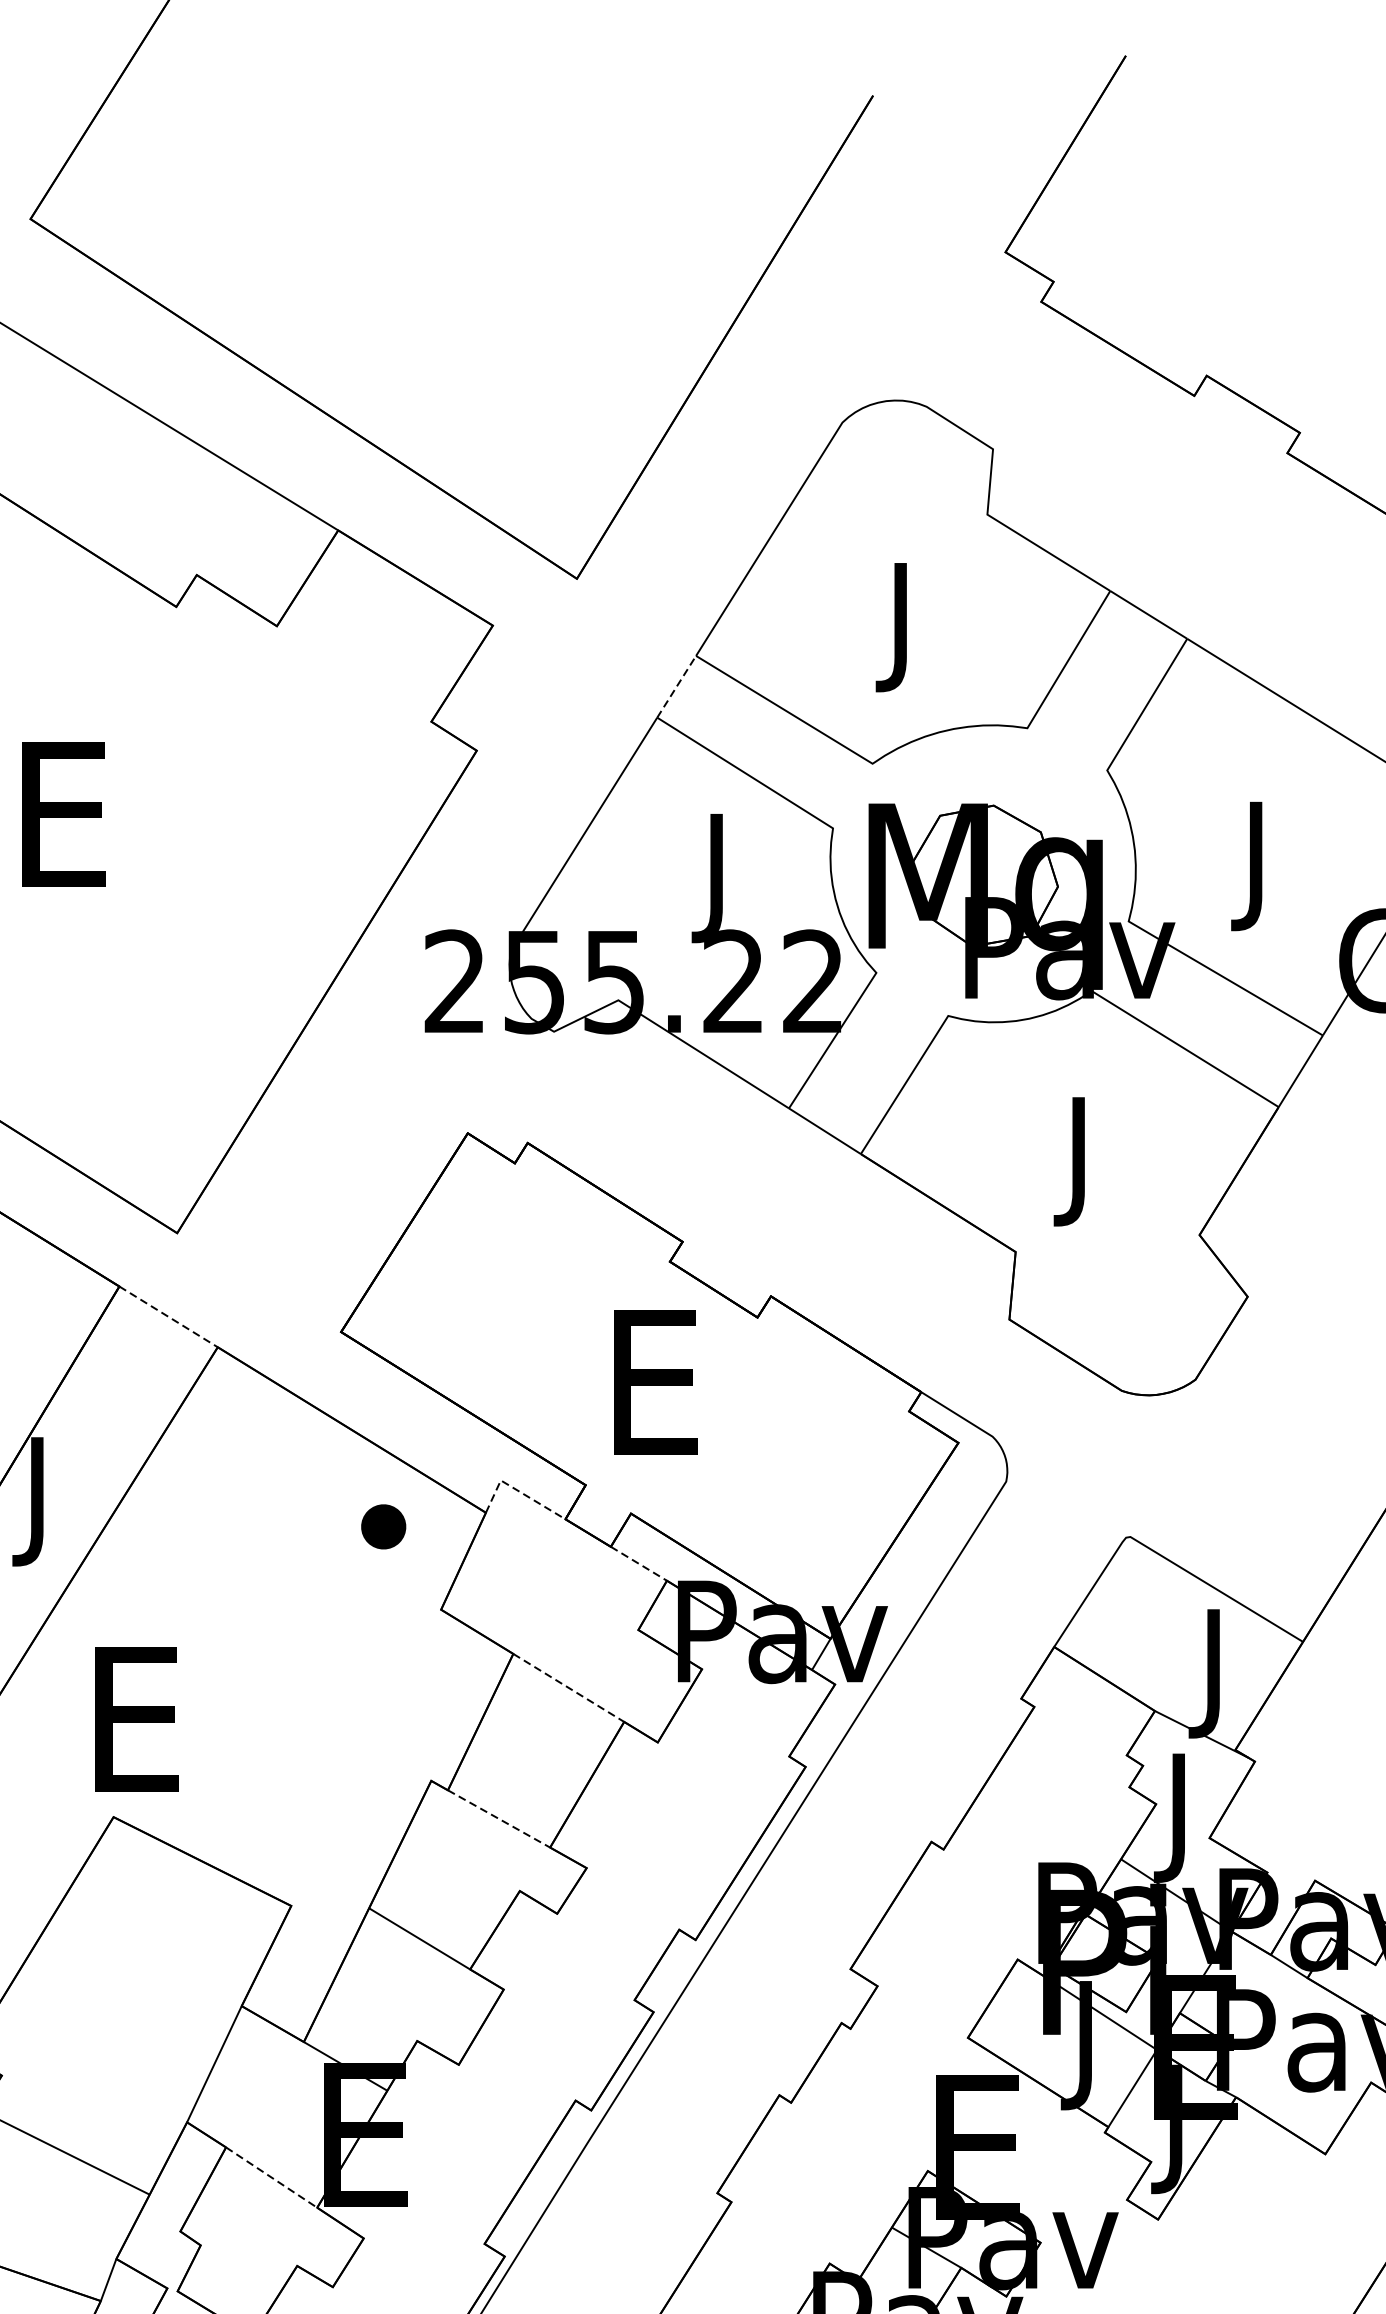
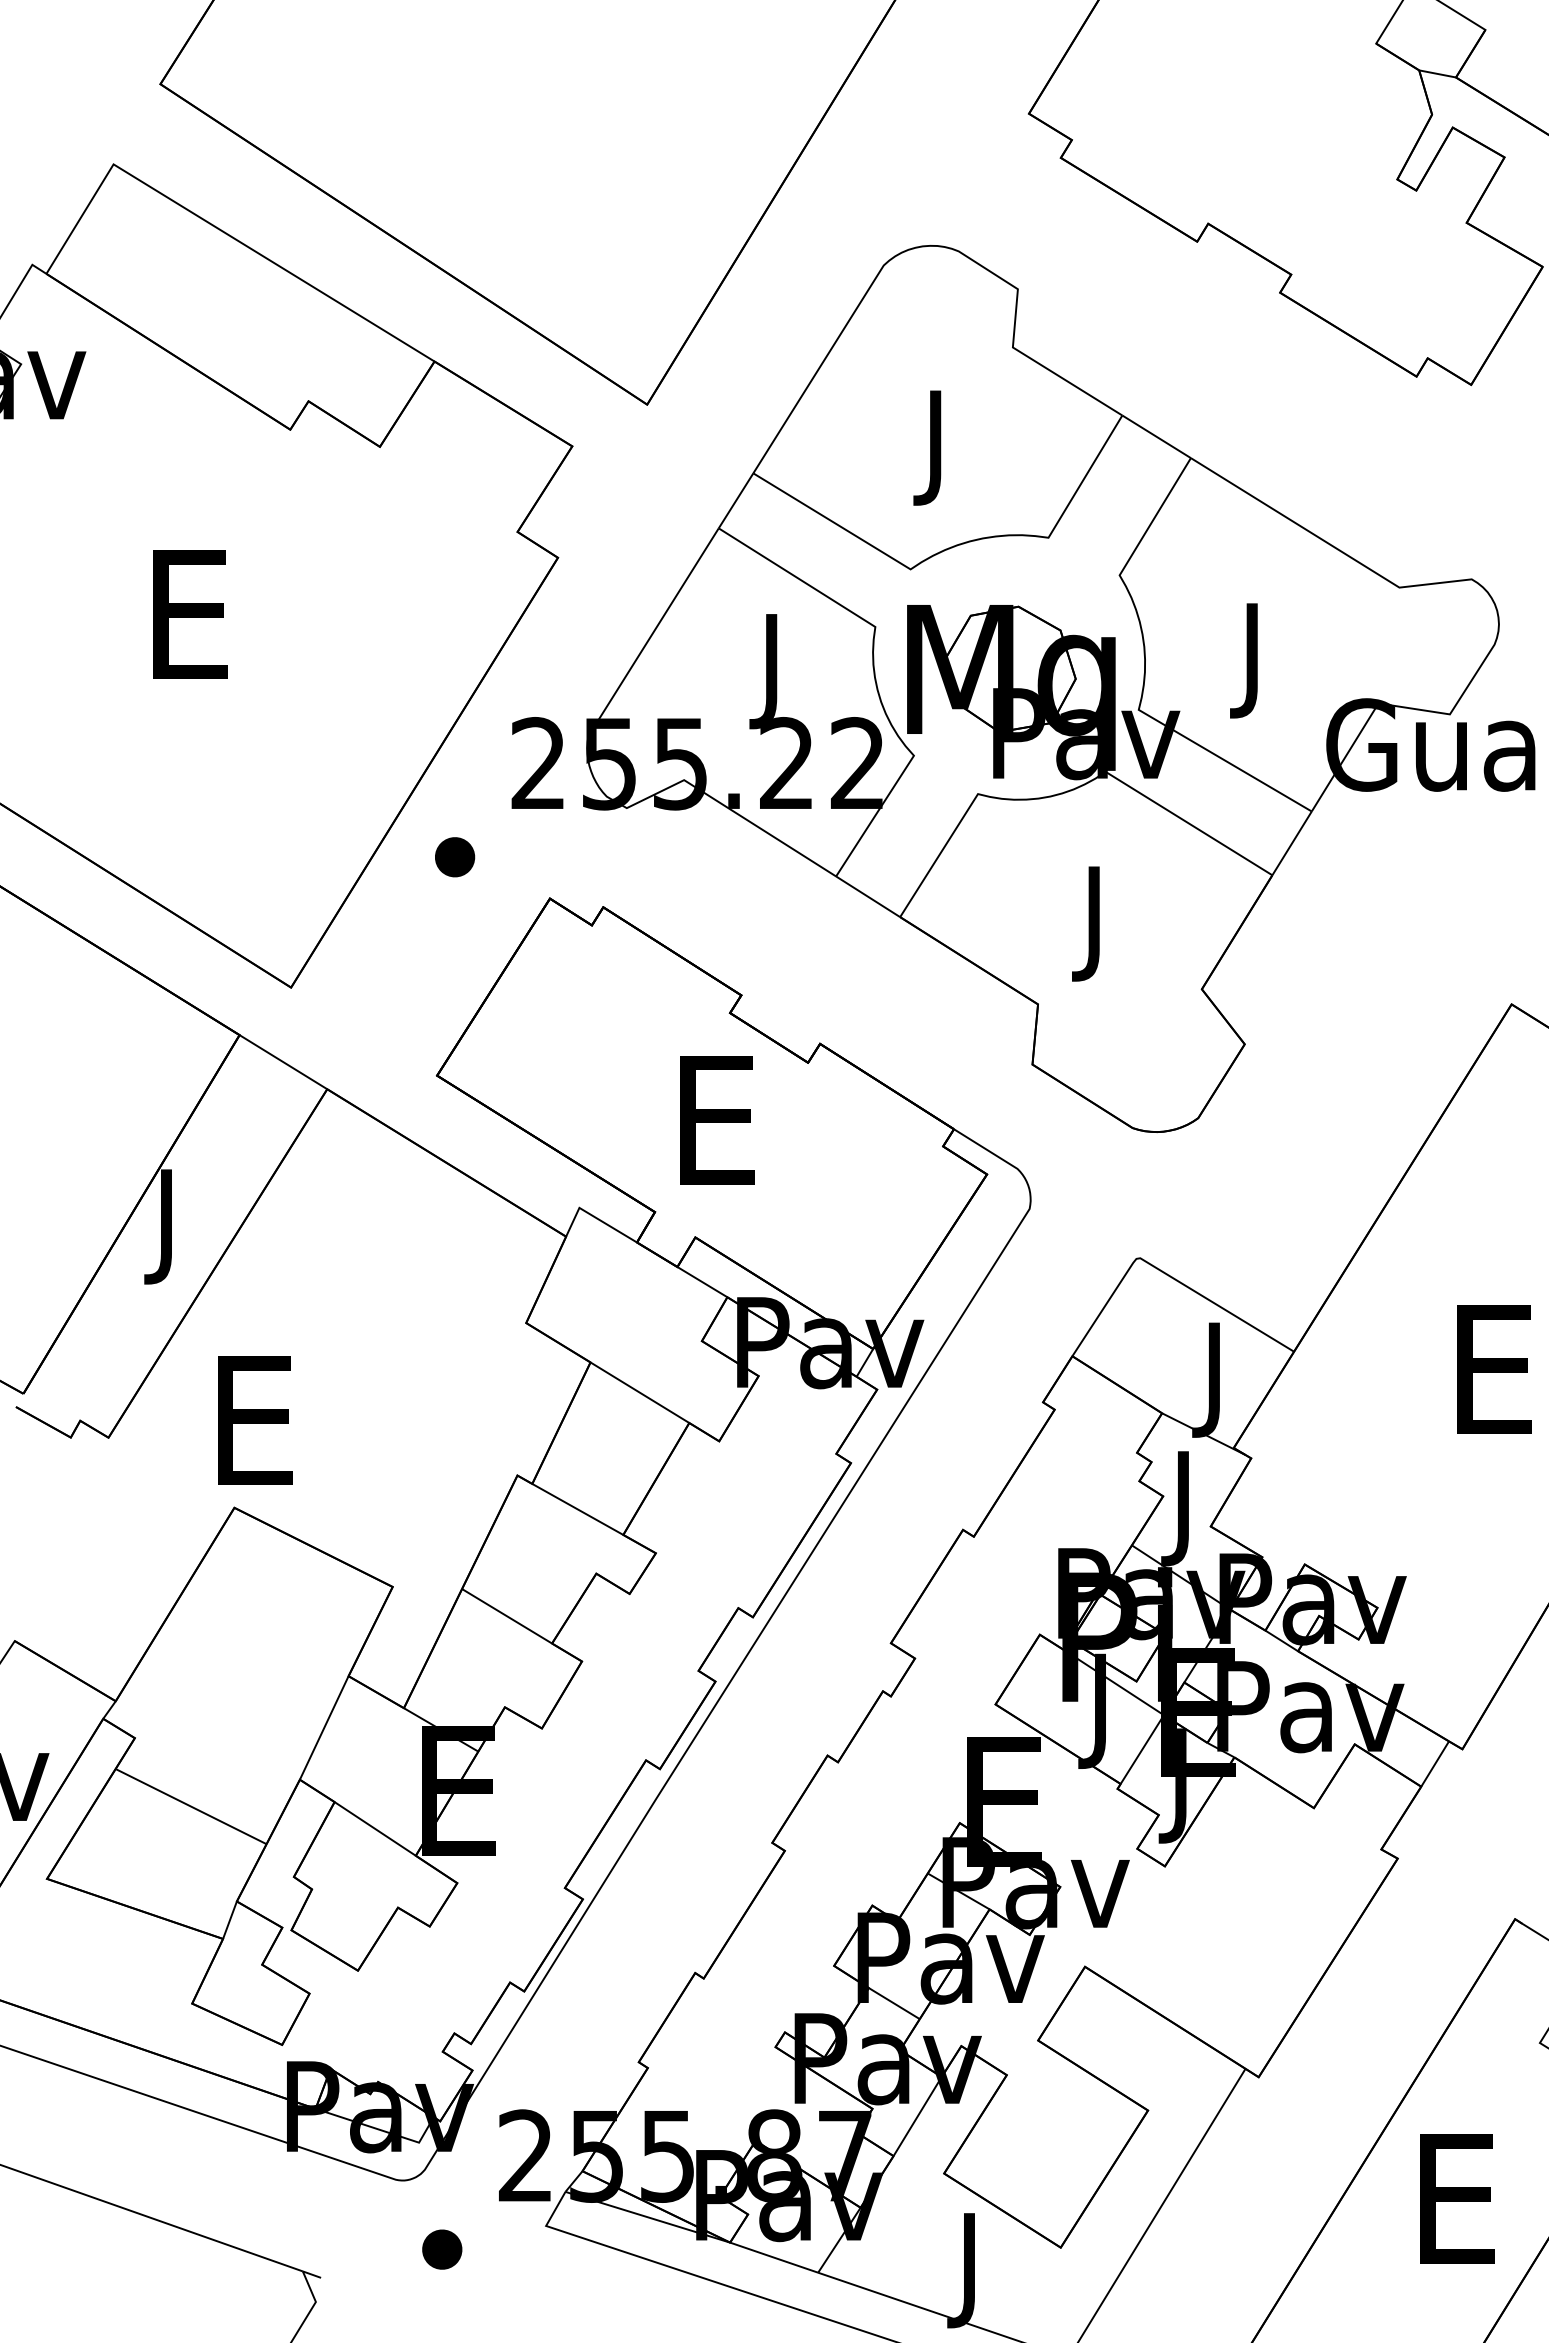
line: (677, 686) -> (736, 500), dashed -> solid
line: (168, 1317) -> (283, 1062), dashed -> solid
line: (517, 1491) -> (594, 1217), dashed -> solid
part: (384, 1527) -> (455, 857), moved
line: (639, 1564) -> (702, 1282), dashed -> solid
line: (568, 1687) -> (639, 1392), dashed -> solid
line: (499, 1819) -> (578, 1509), dashed -> solid
line: (271, 2177) -> (375, 1828), dashed -> solid

